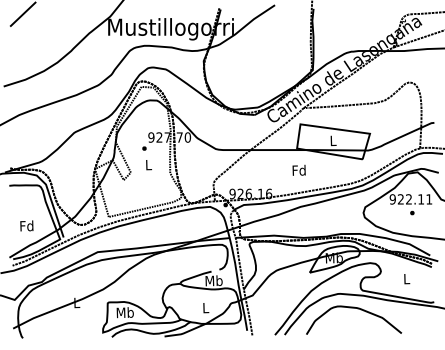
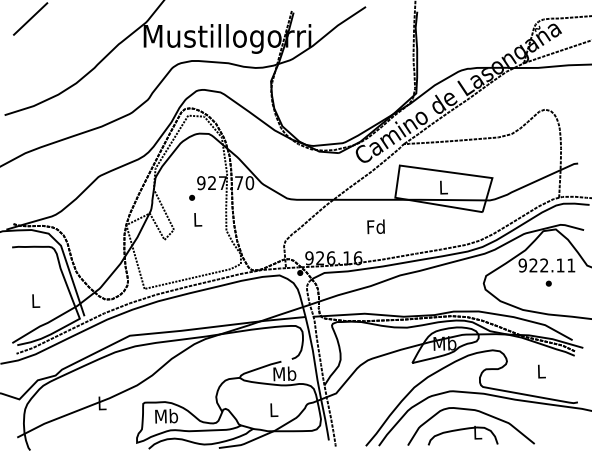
text: (298, 170) -> (375, 226), moved
text: (26, 225) -> (35, 300), Fd -> L
part: (347, 327) -> (462, 435), added

